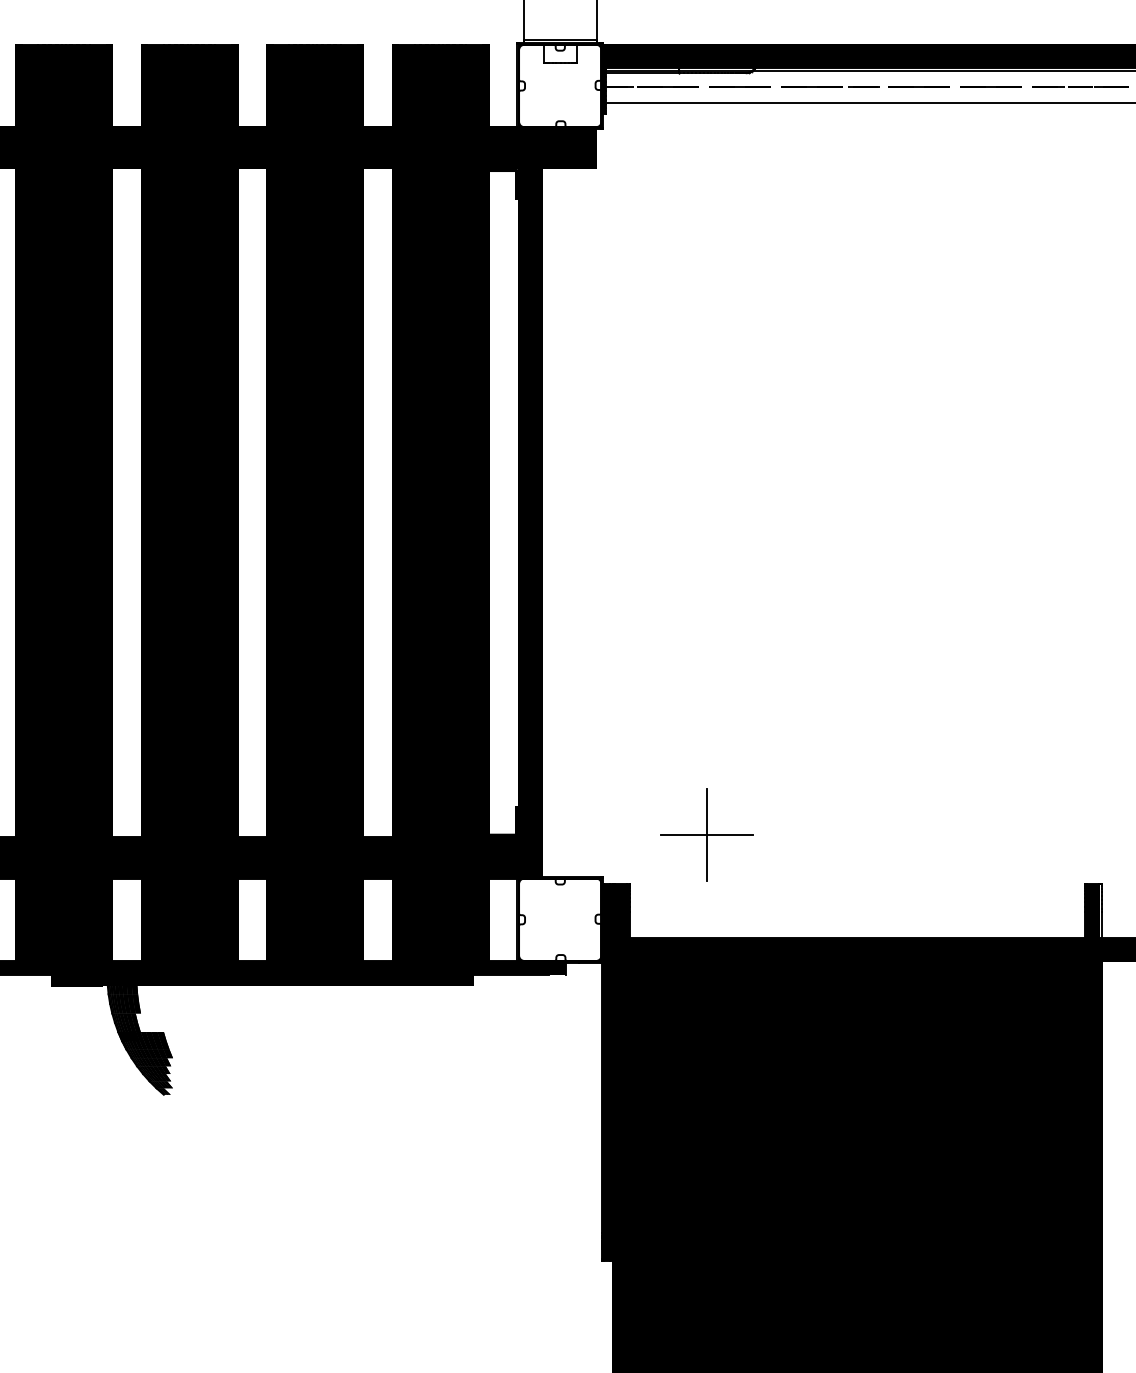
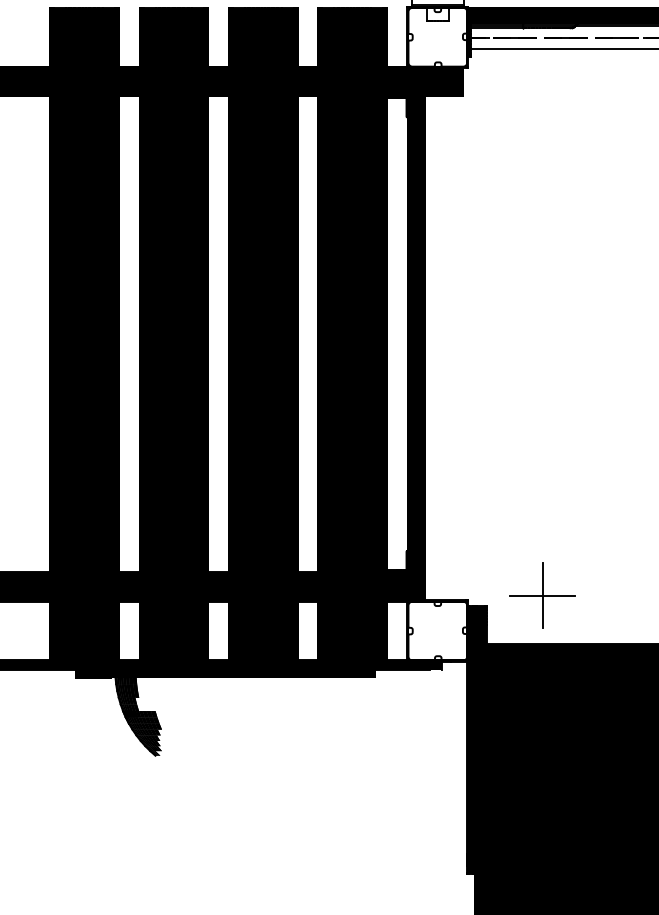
part: (706, 834) -> (541, 595), moved

